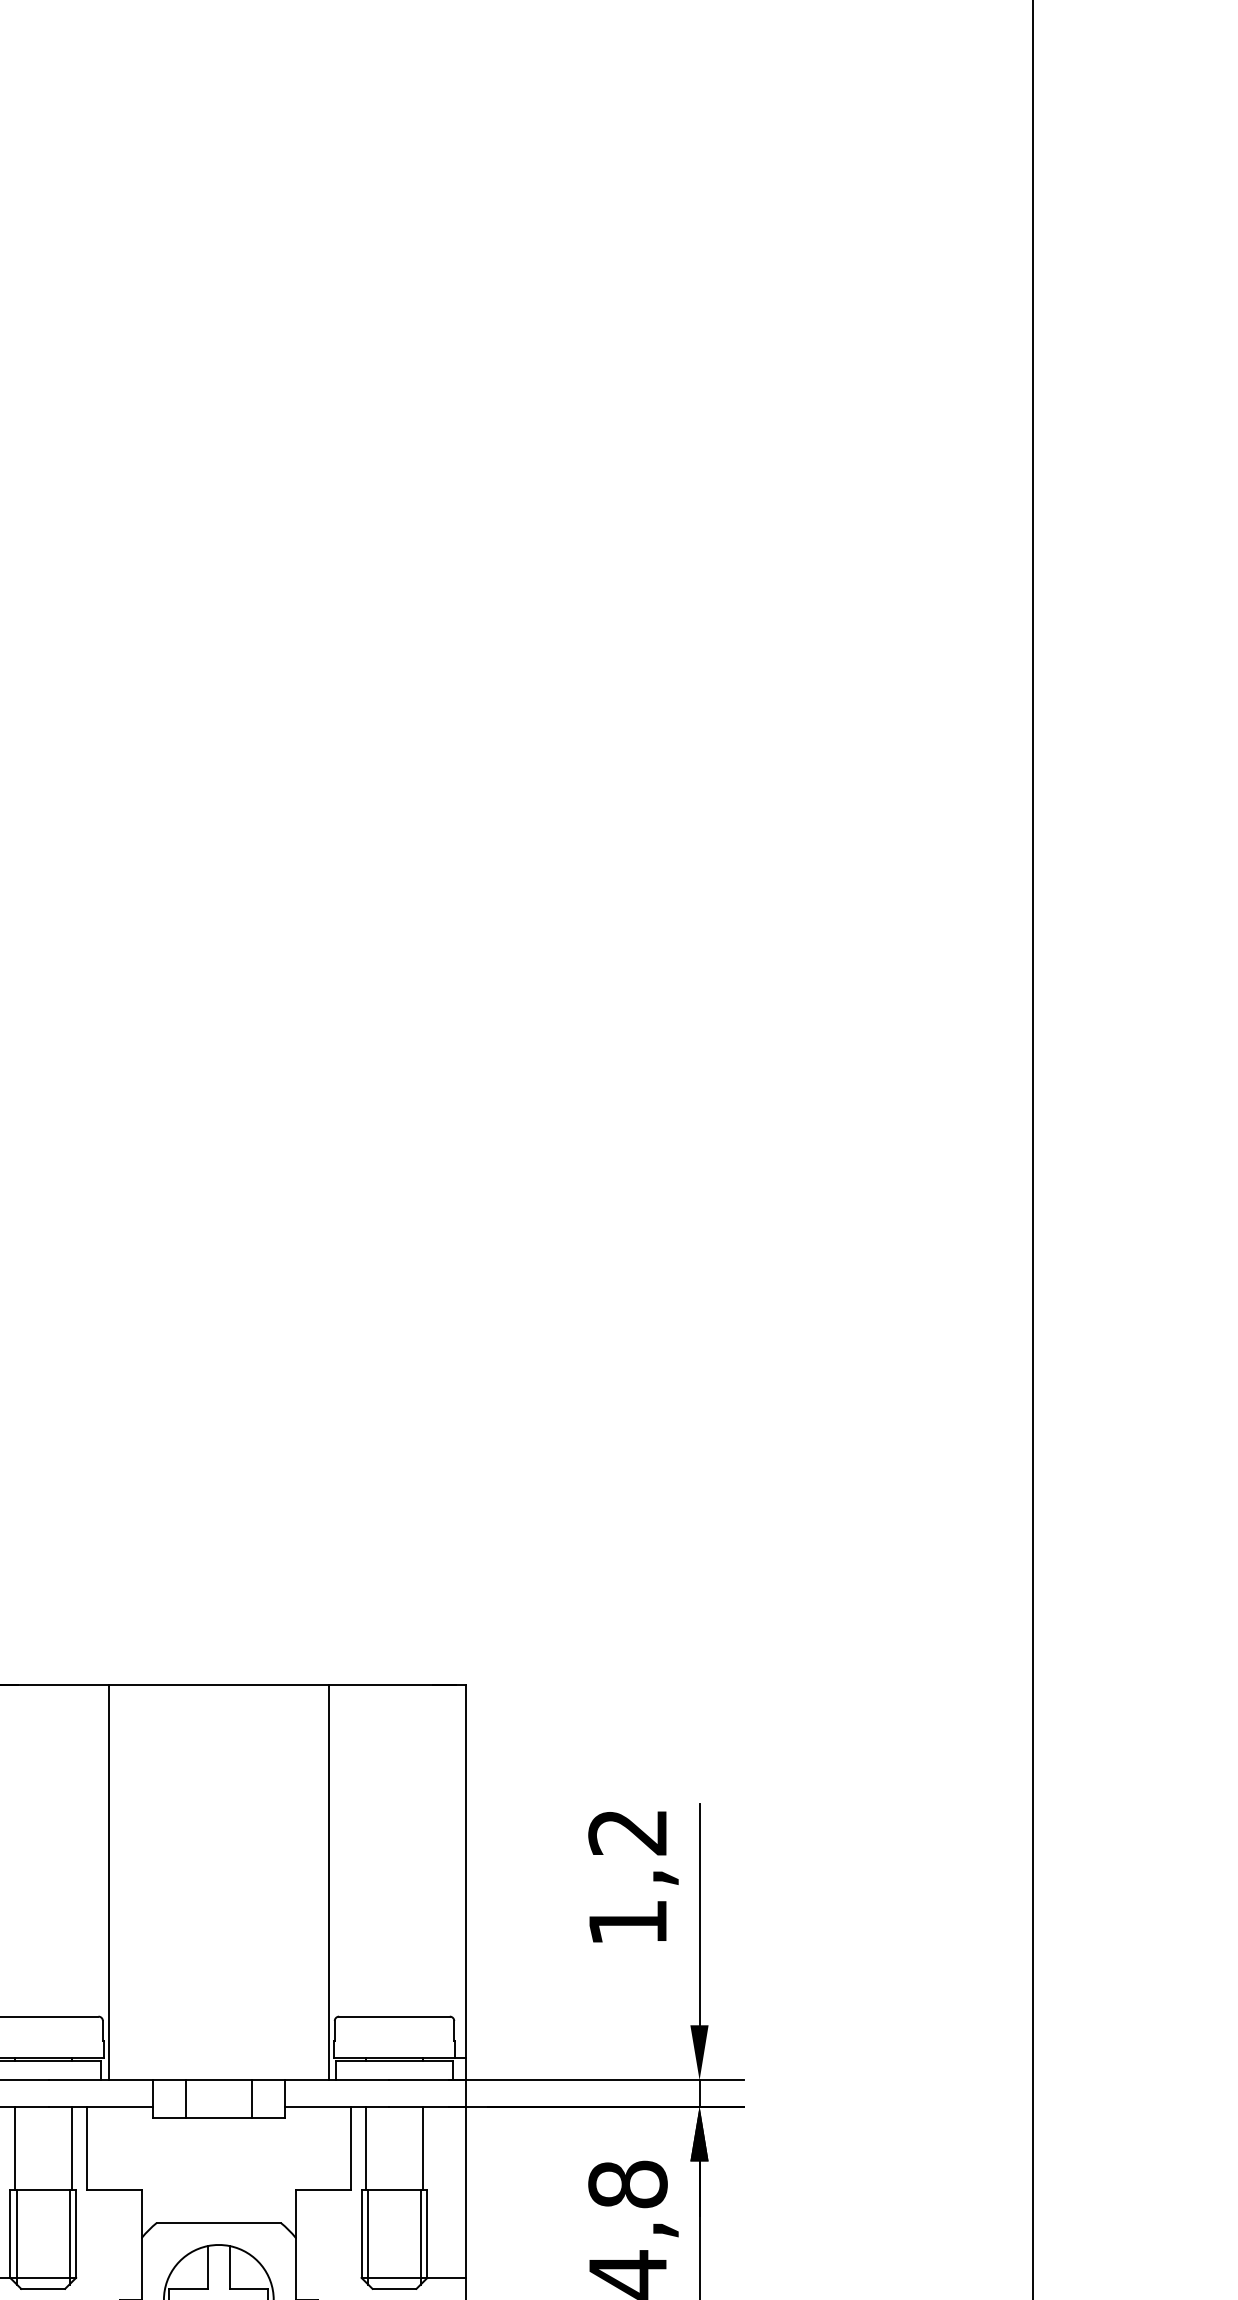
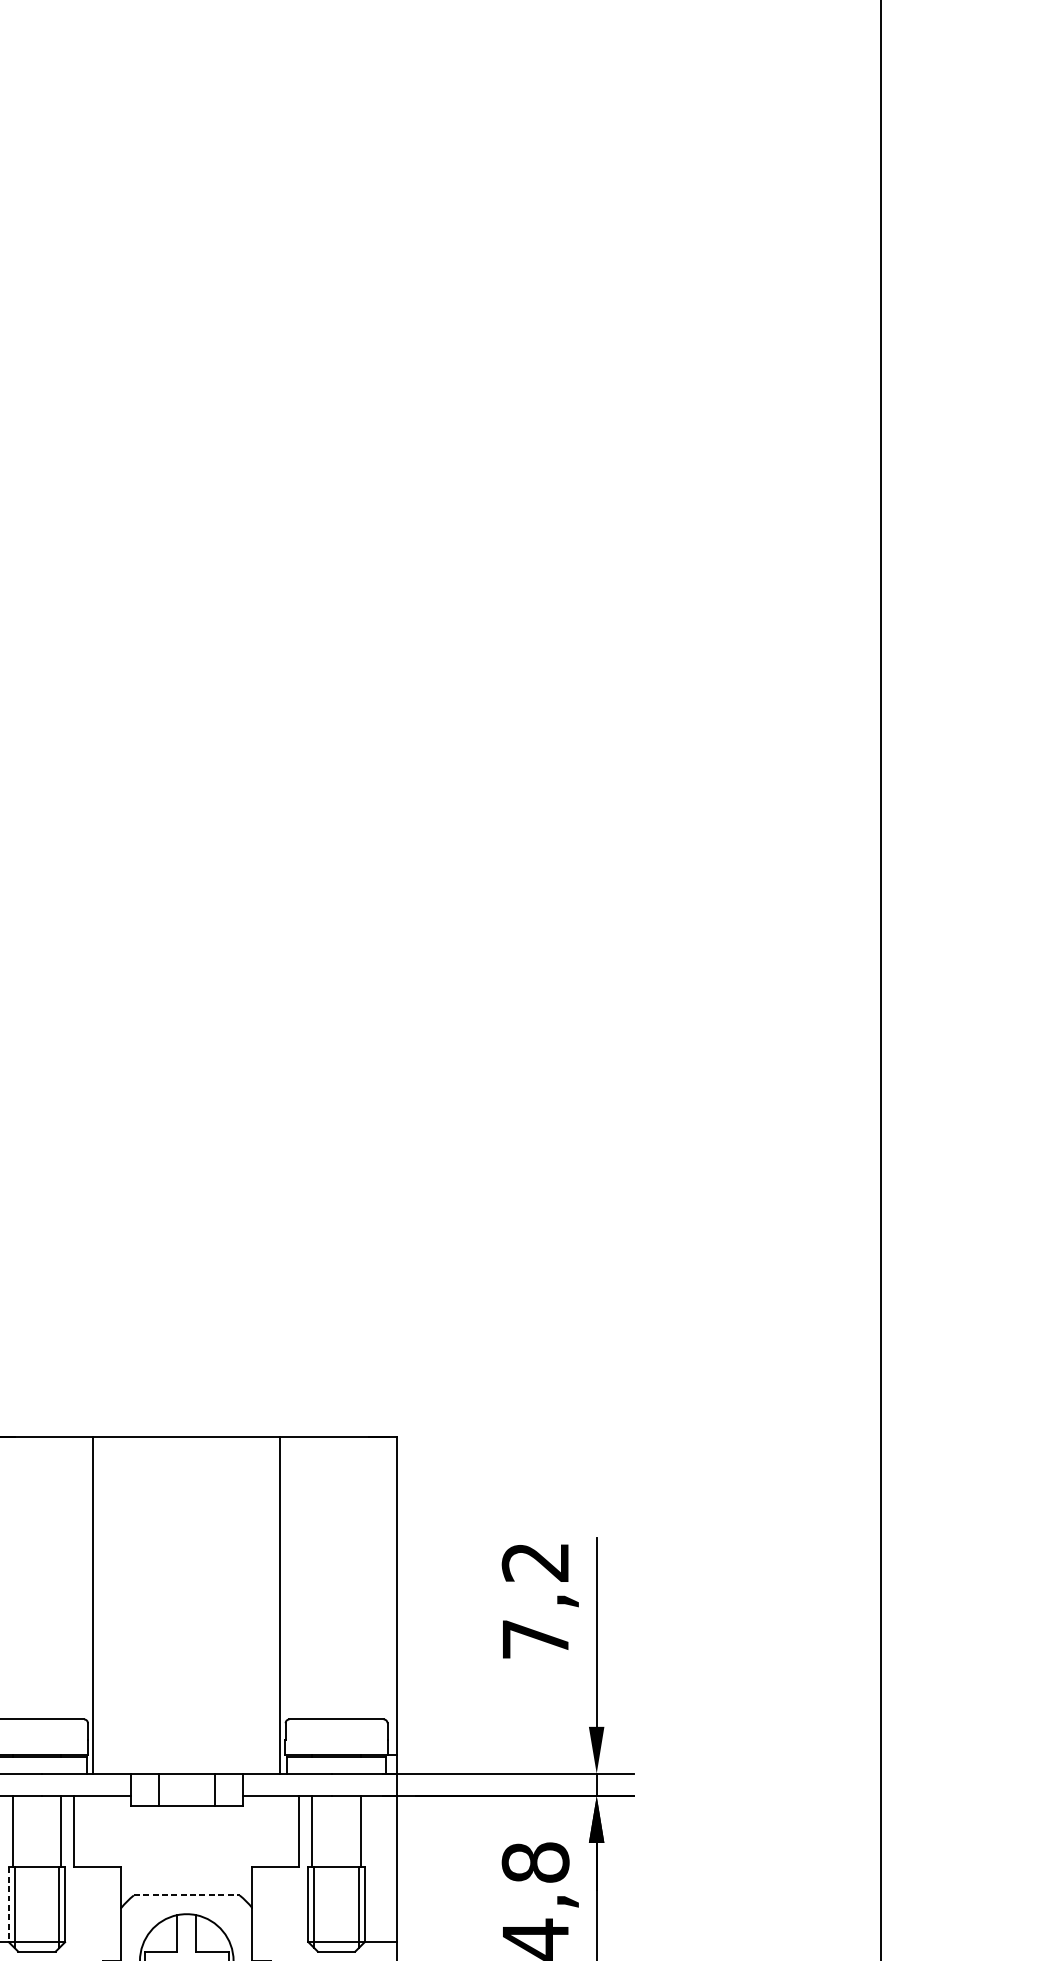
text: (627, 1922) -> (535, 1639), 1,2 -> 7,2
line: (219, 2223) -> (187, 1895), solid -> dashed
line: (10, 2233) -> (9, 1904), solid -> dashed

